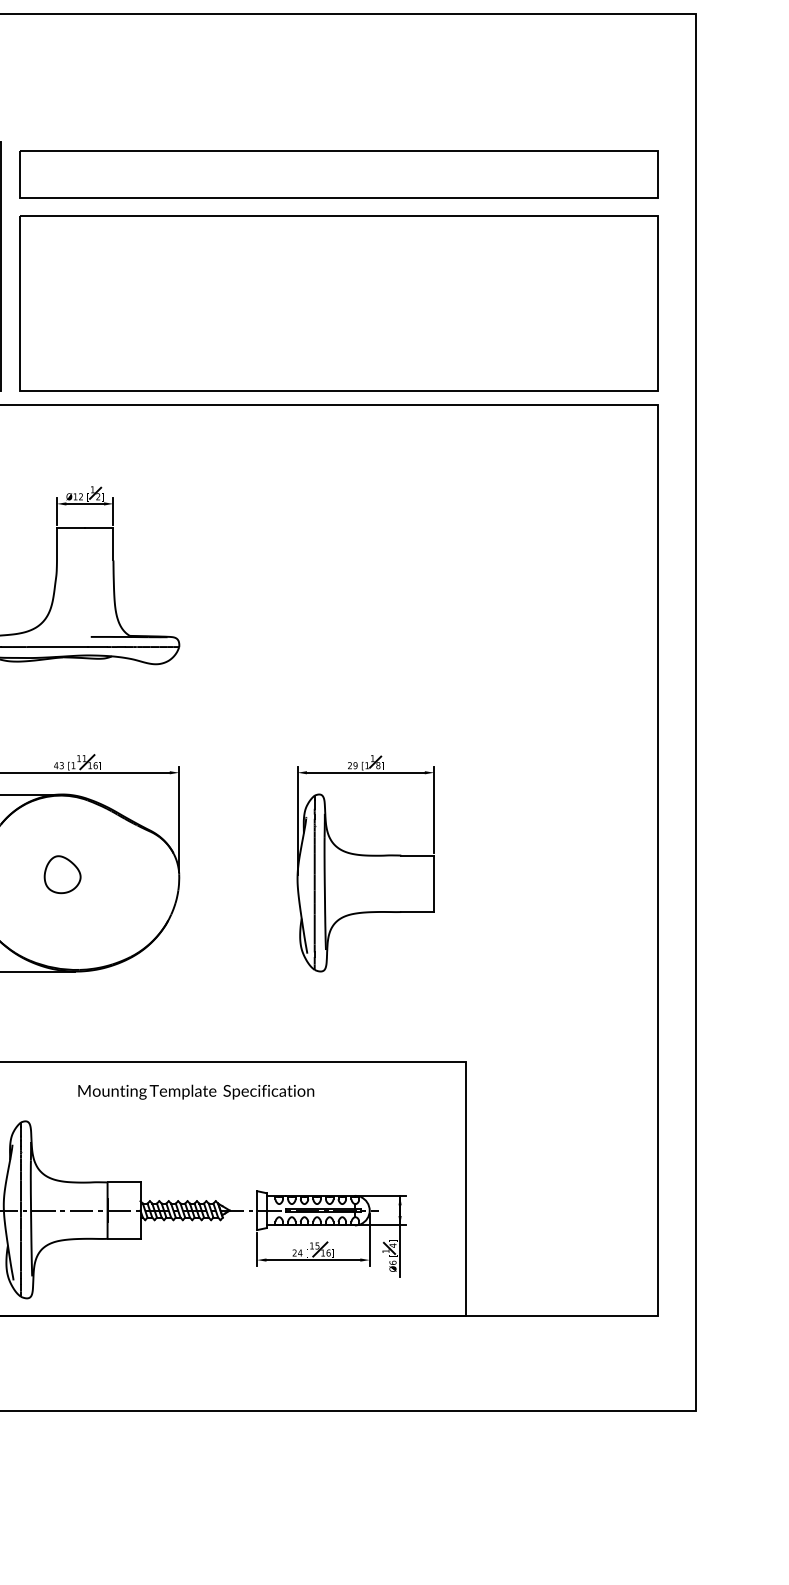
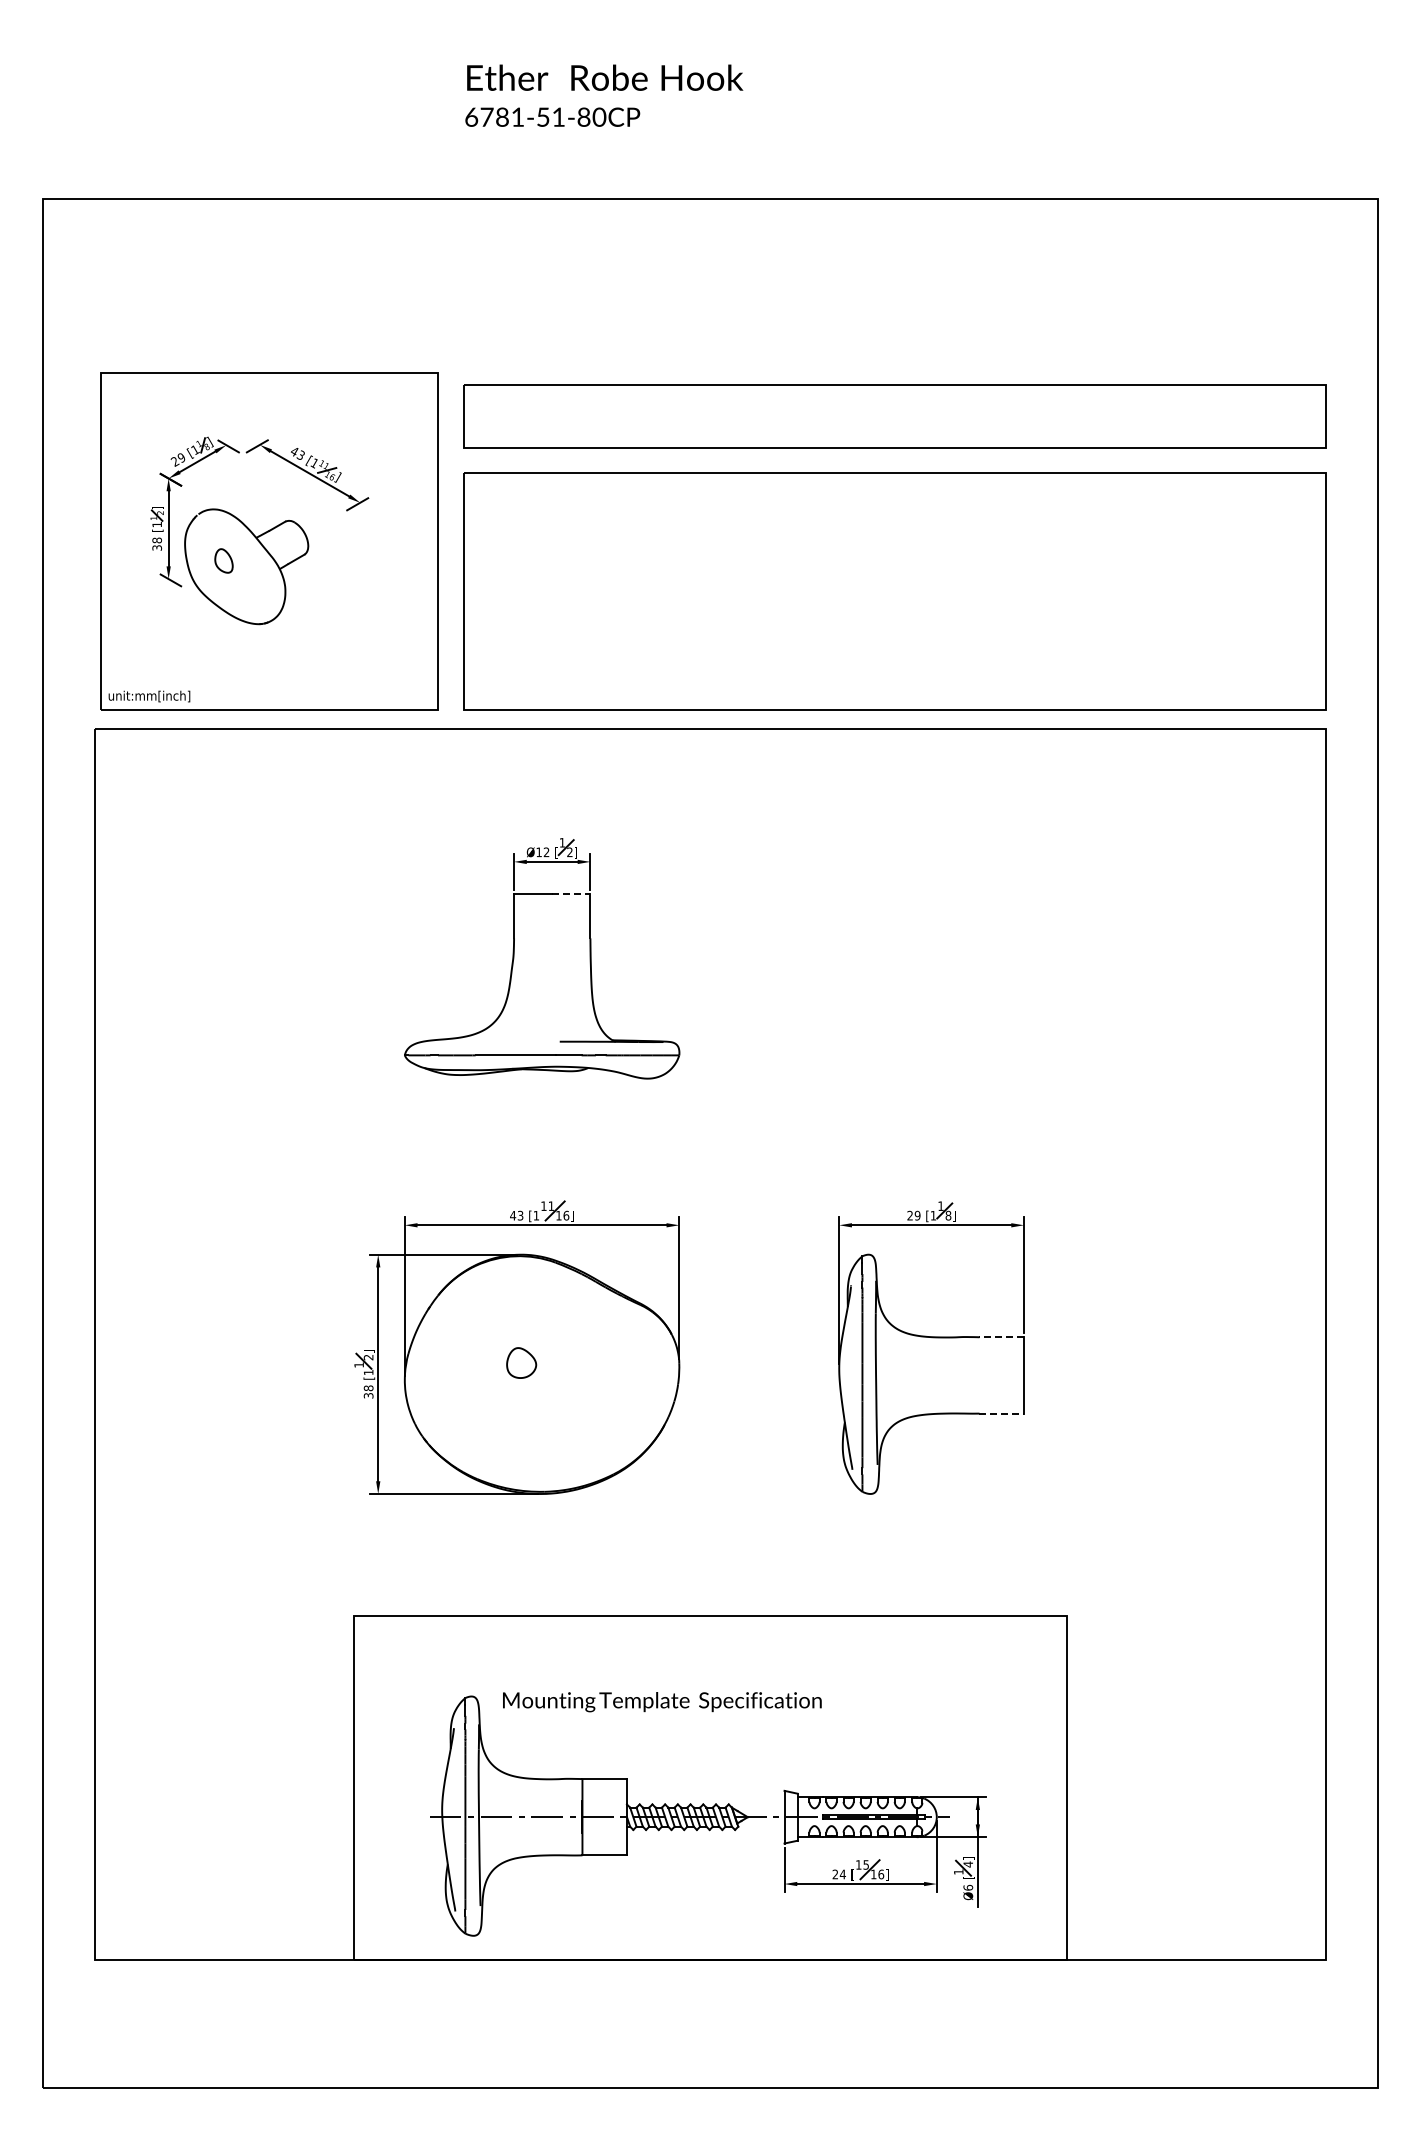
line: (99, 527) -> (571, 893), solid -> dashed
line: (417, 855) -> (1001, 1337), solid -> dashed
part: (62, 874) -> (521, 1362), size x0.6
line: (418, 911) -> (1002, 1413), solid -> dashed
text: (196, 1092) -> (662, 1702), moved

